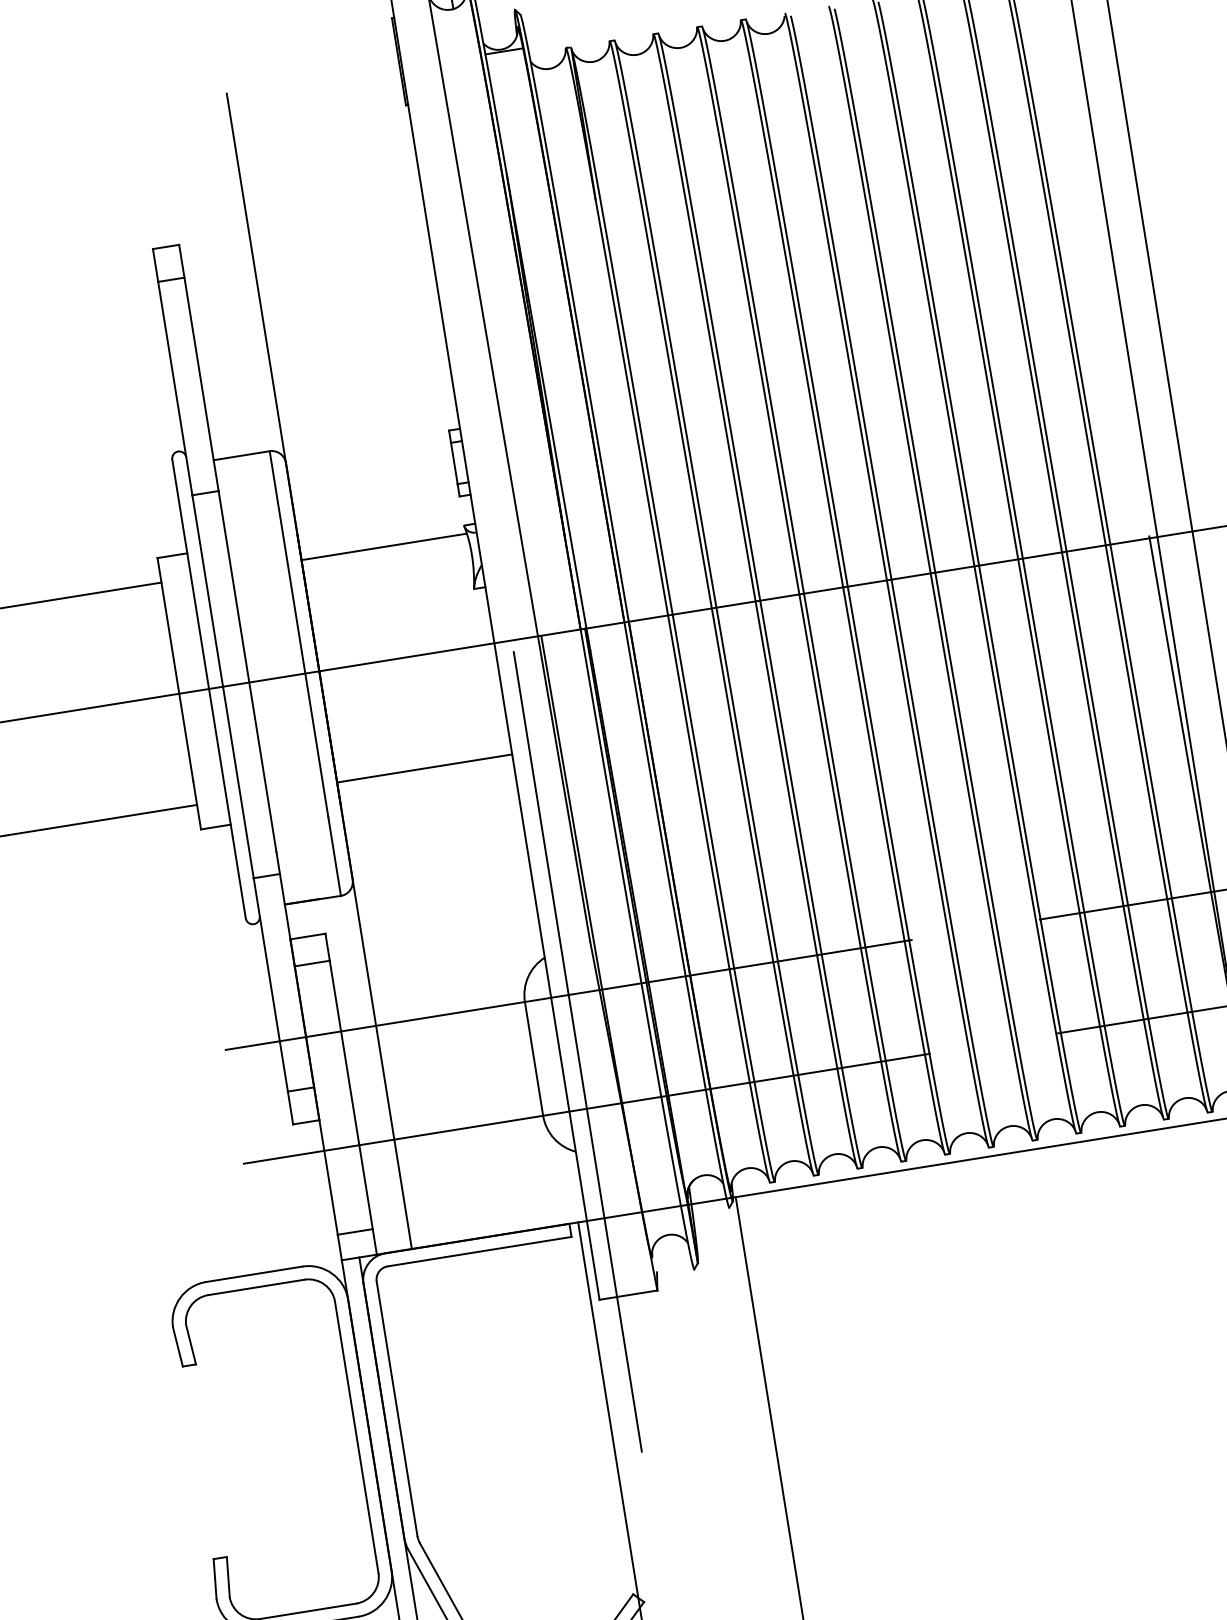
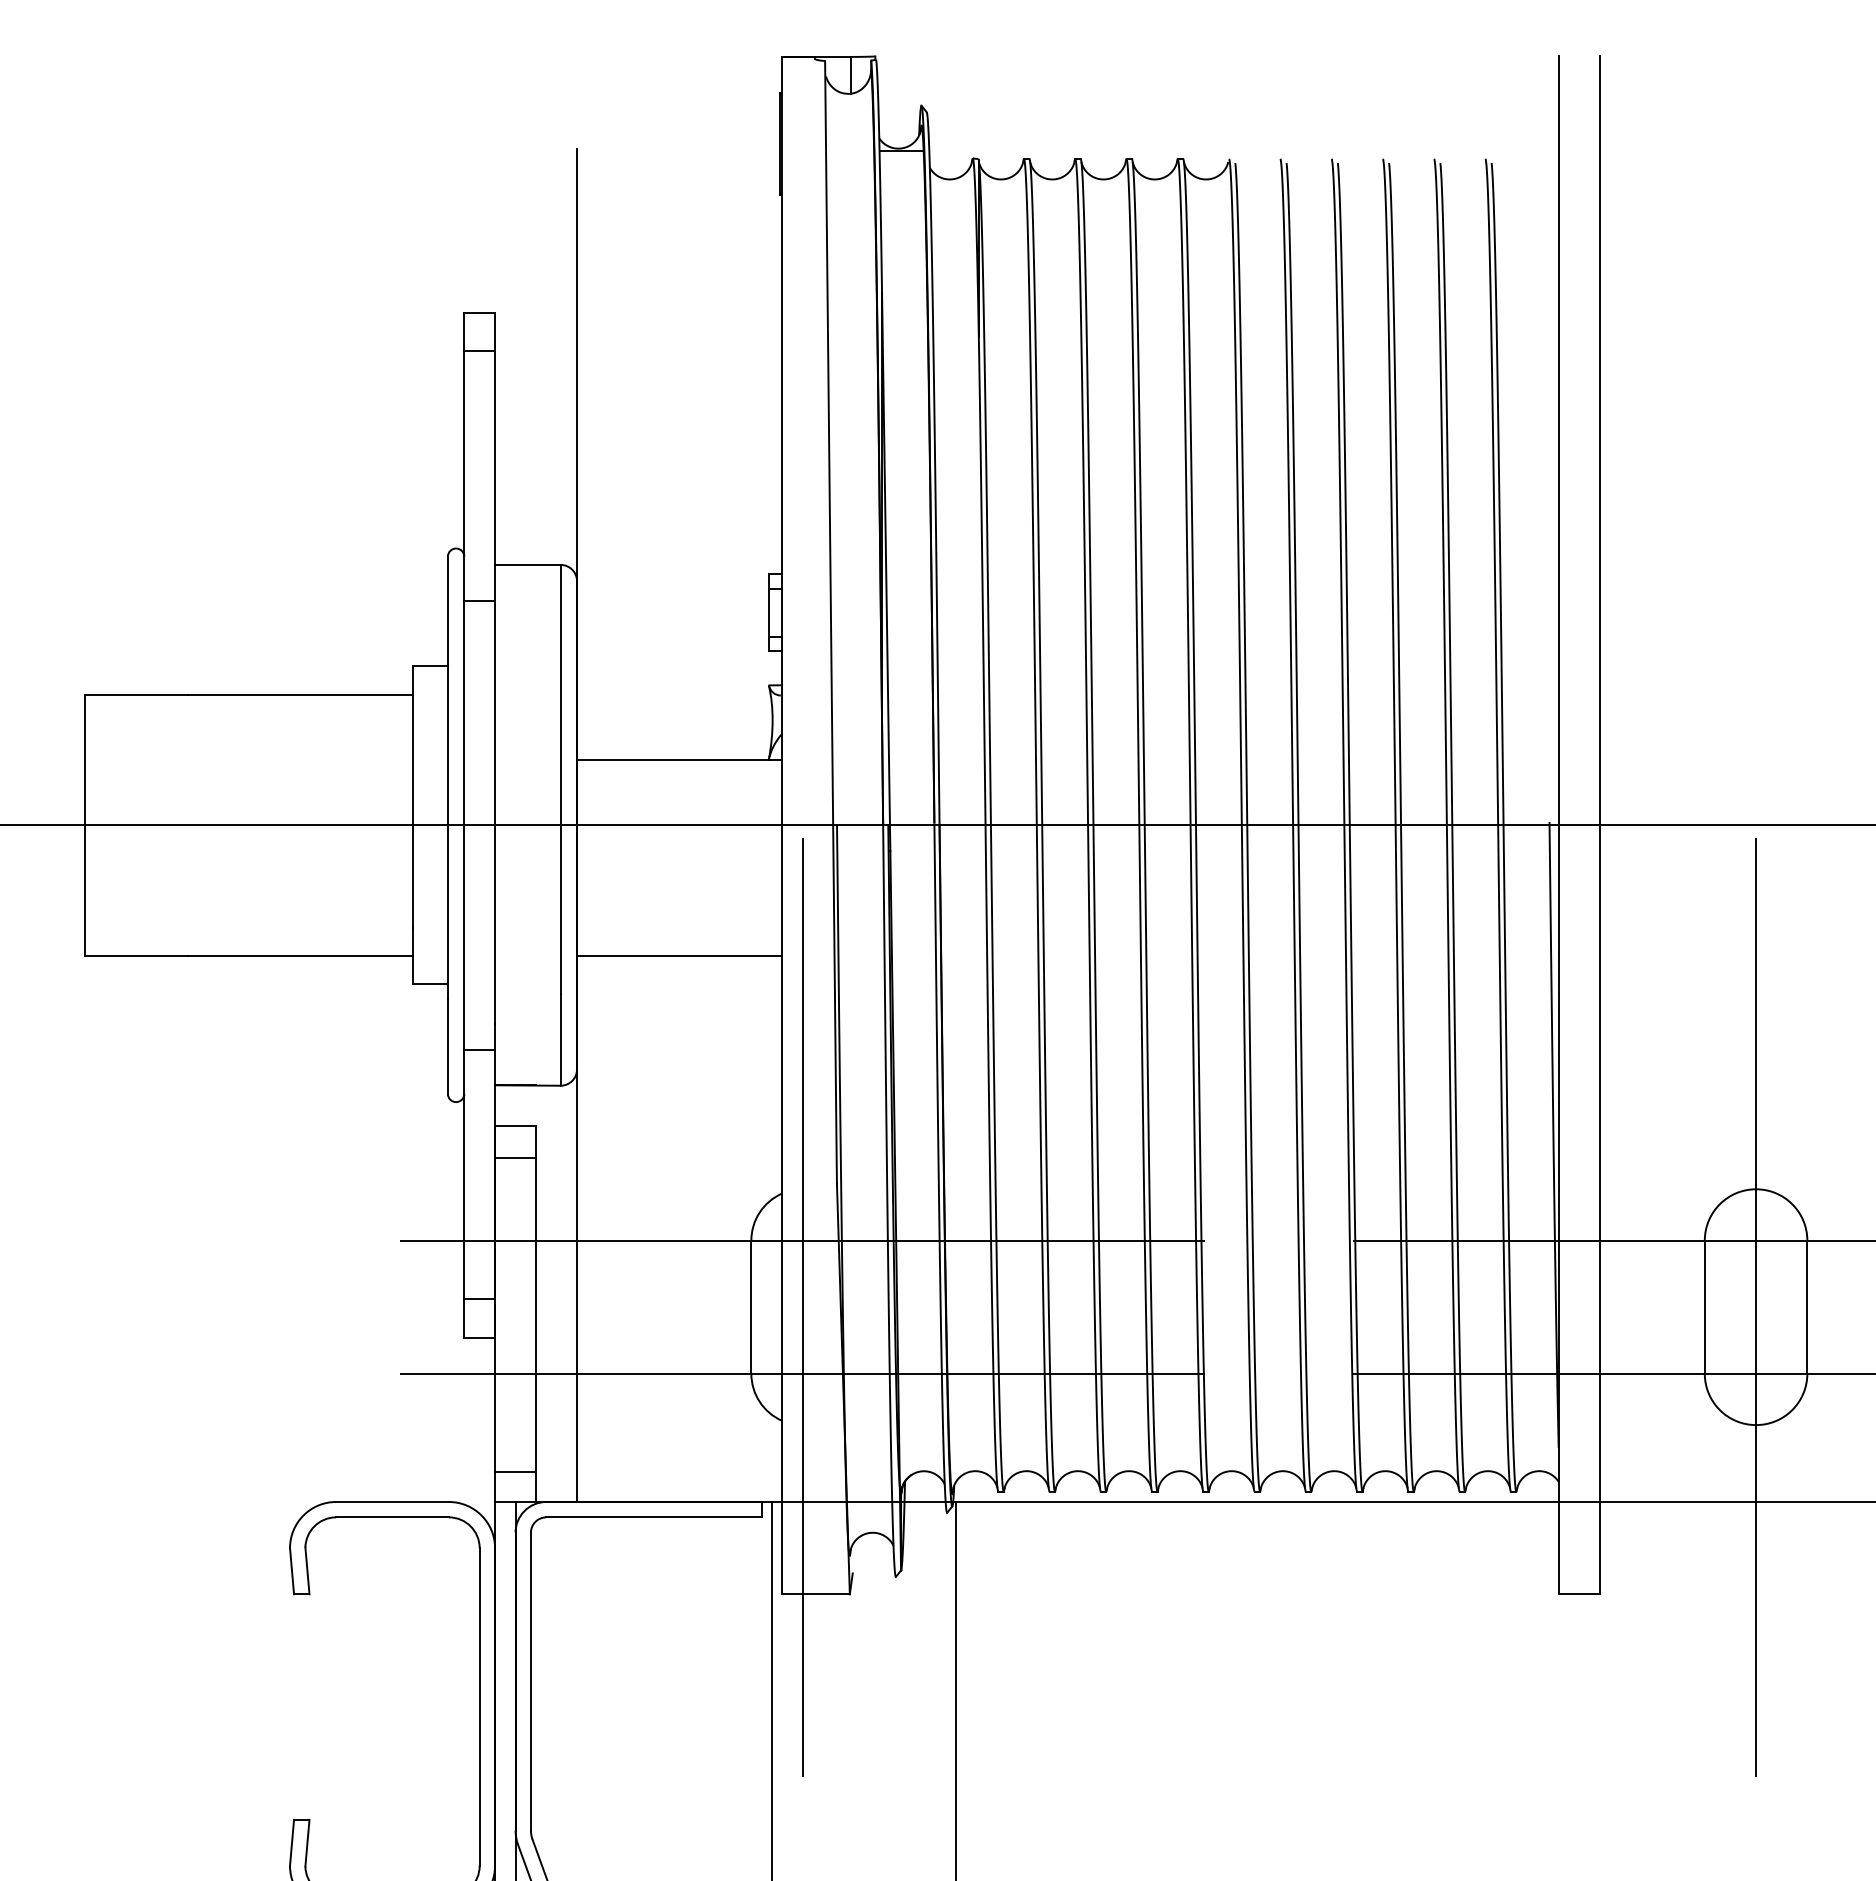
line: (383, 547) -> (673, 760), moved

